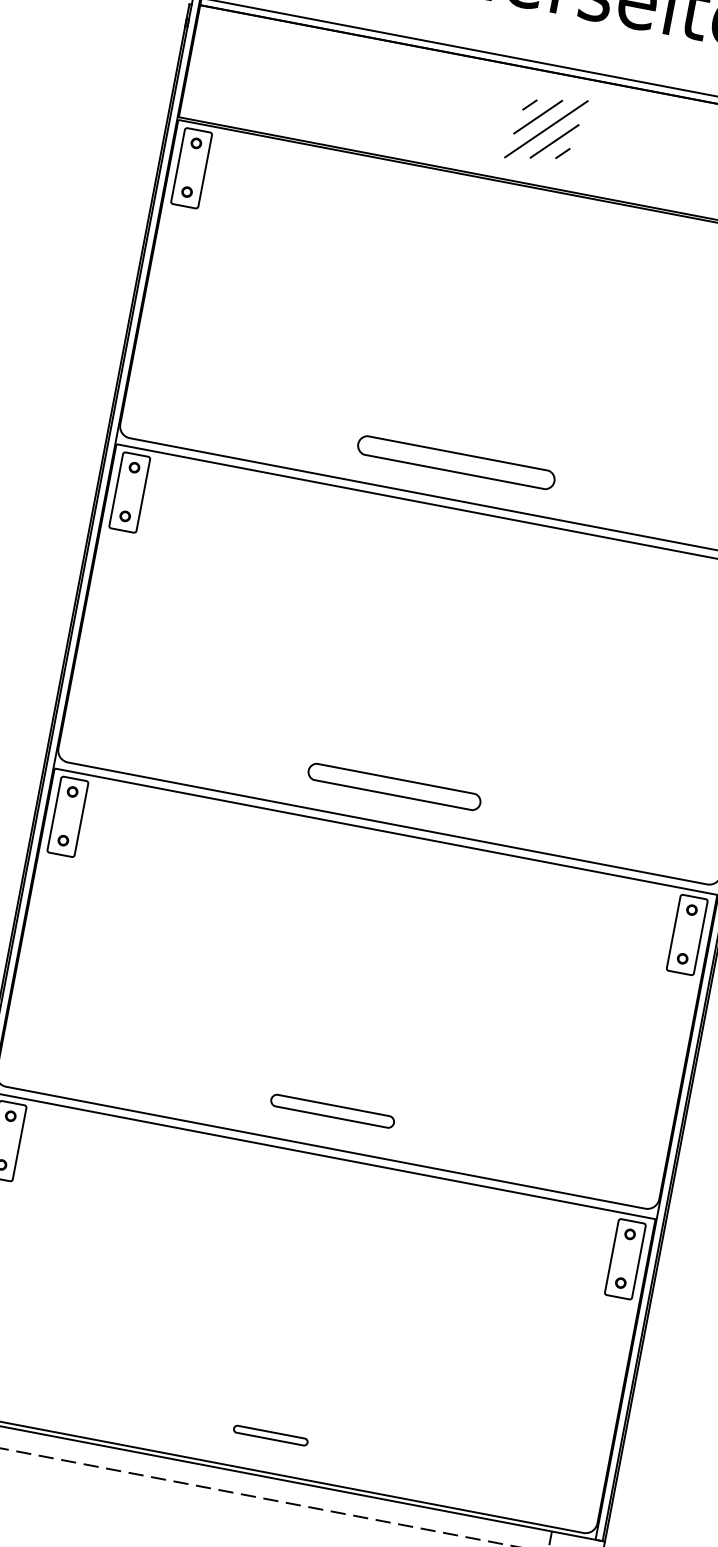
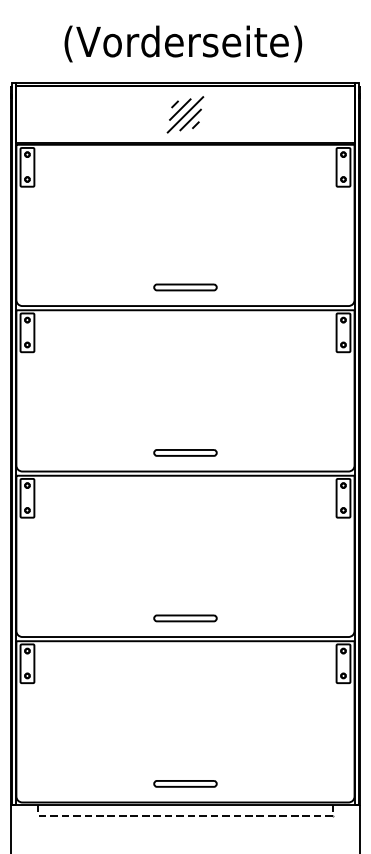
part: (546, 128) -> (185, 114), moved
part: (456, 462) -> (185, 287), size x0.62
part: (394, 786) -> (185, 452), size x0.71
part: (270, 1434) -> (185, 783), size x1.67

